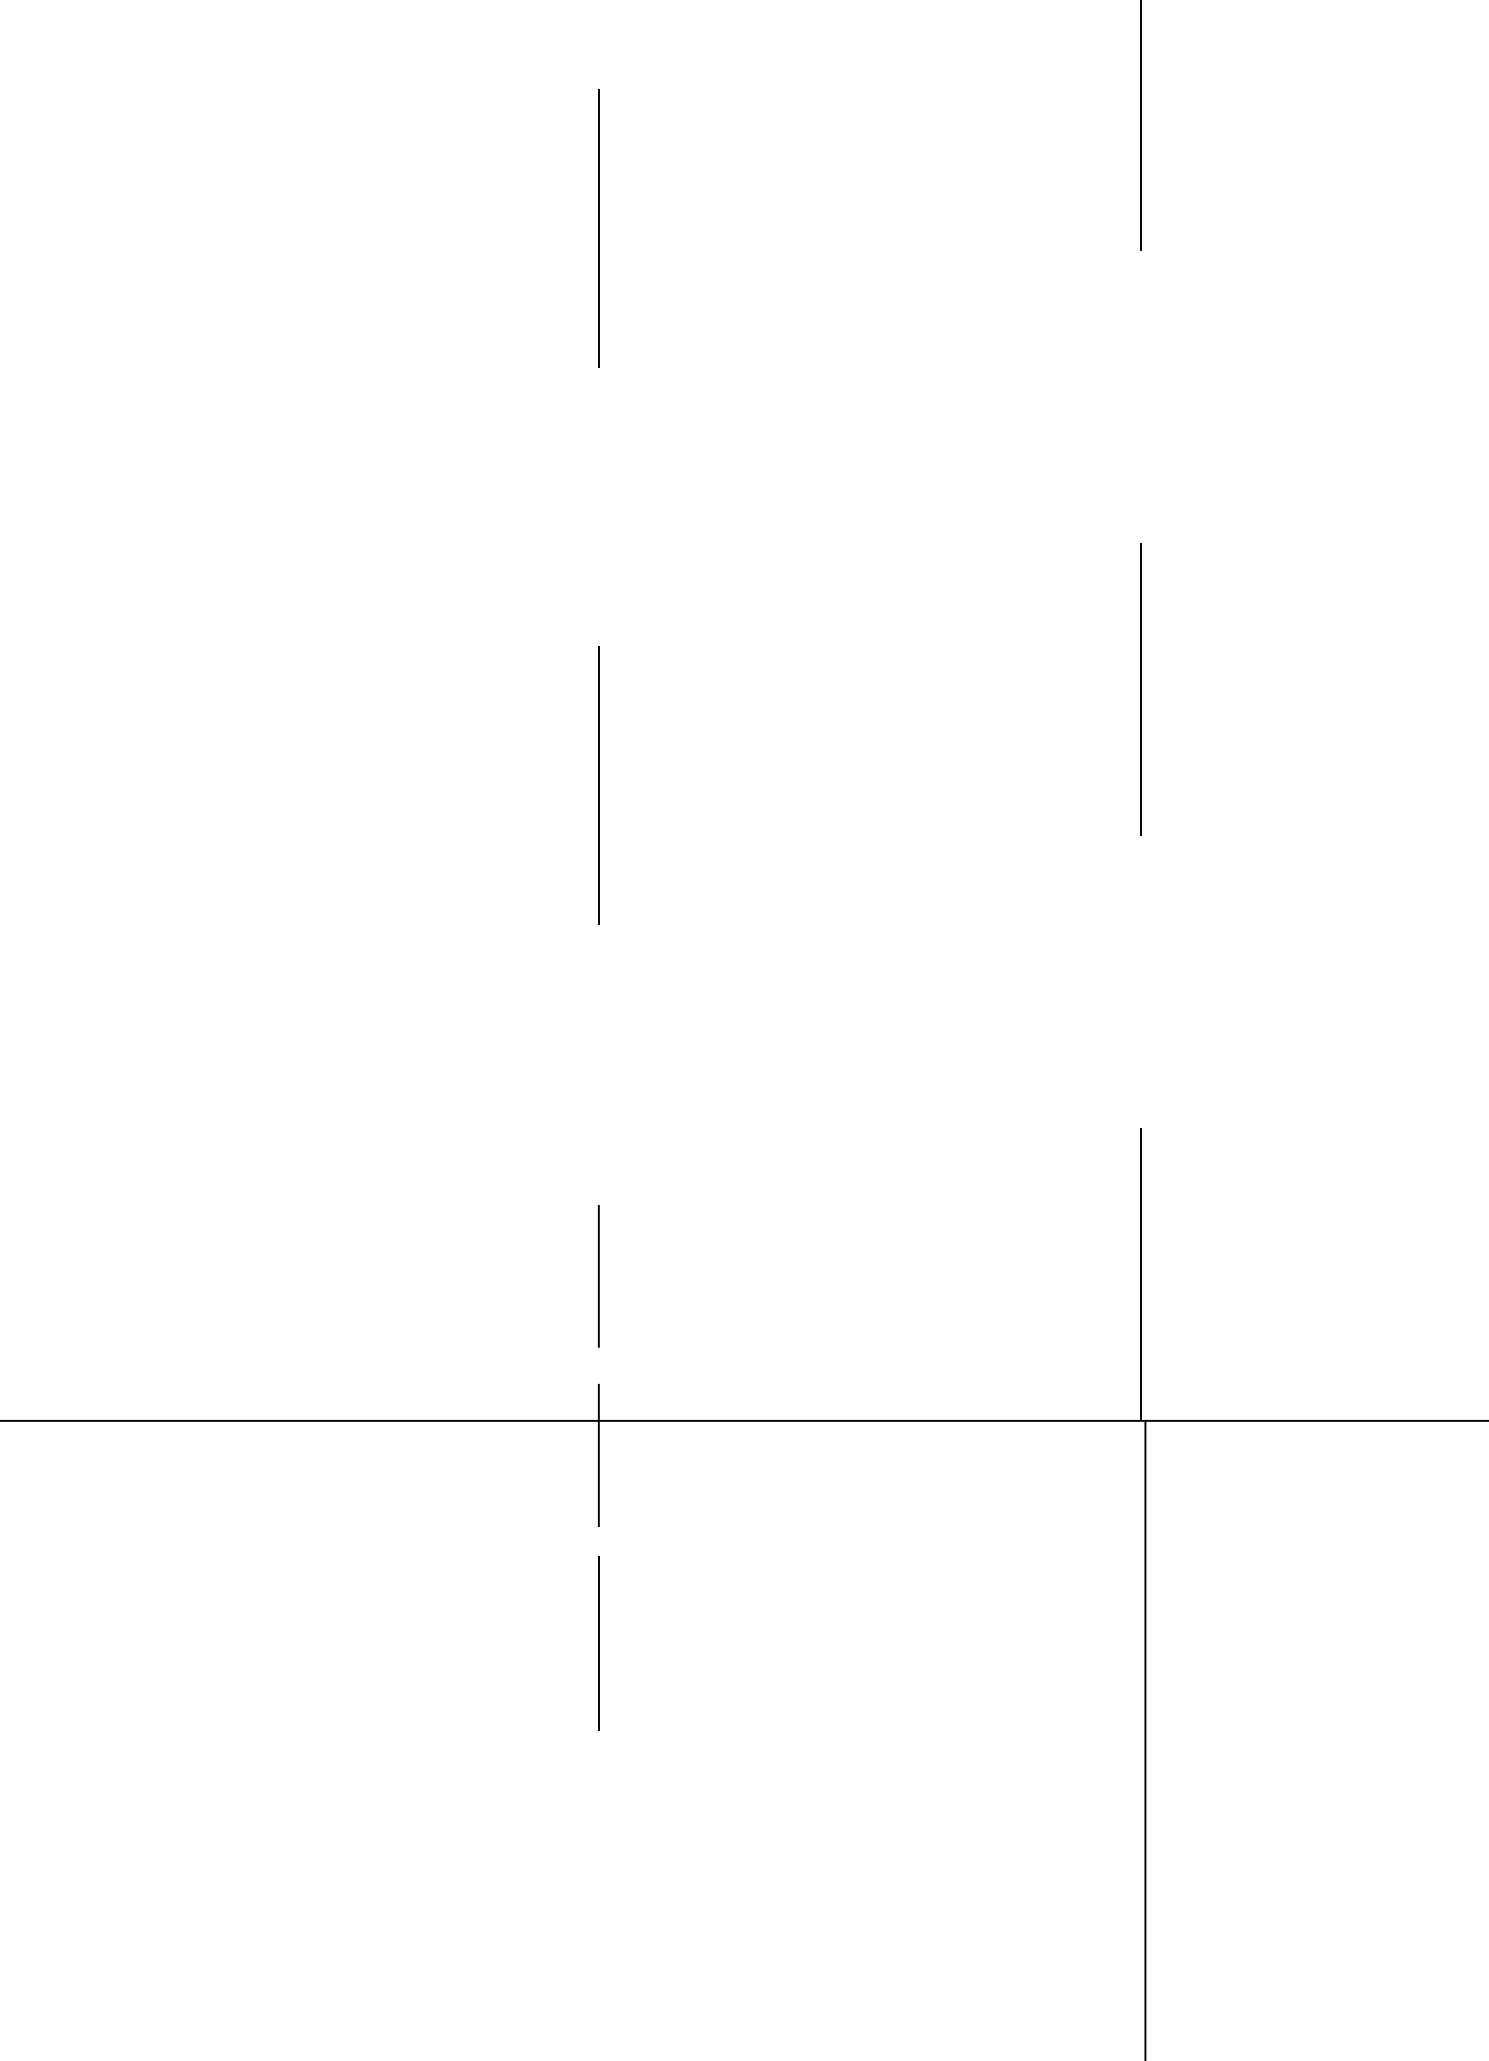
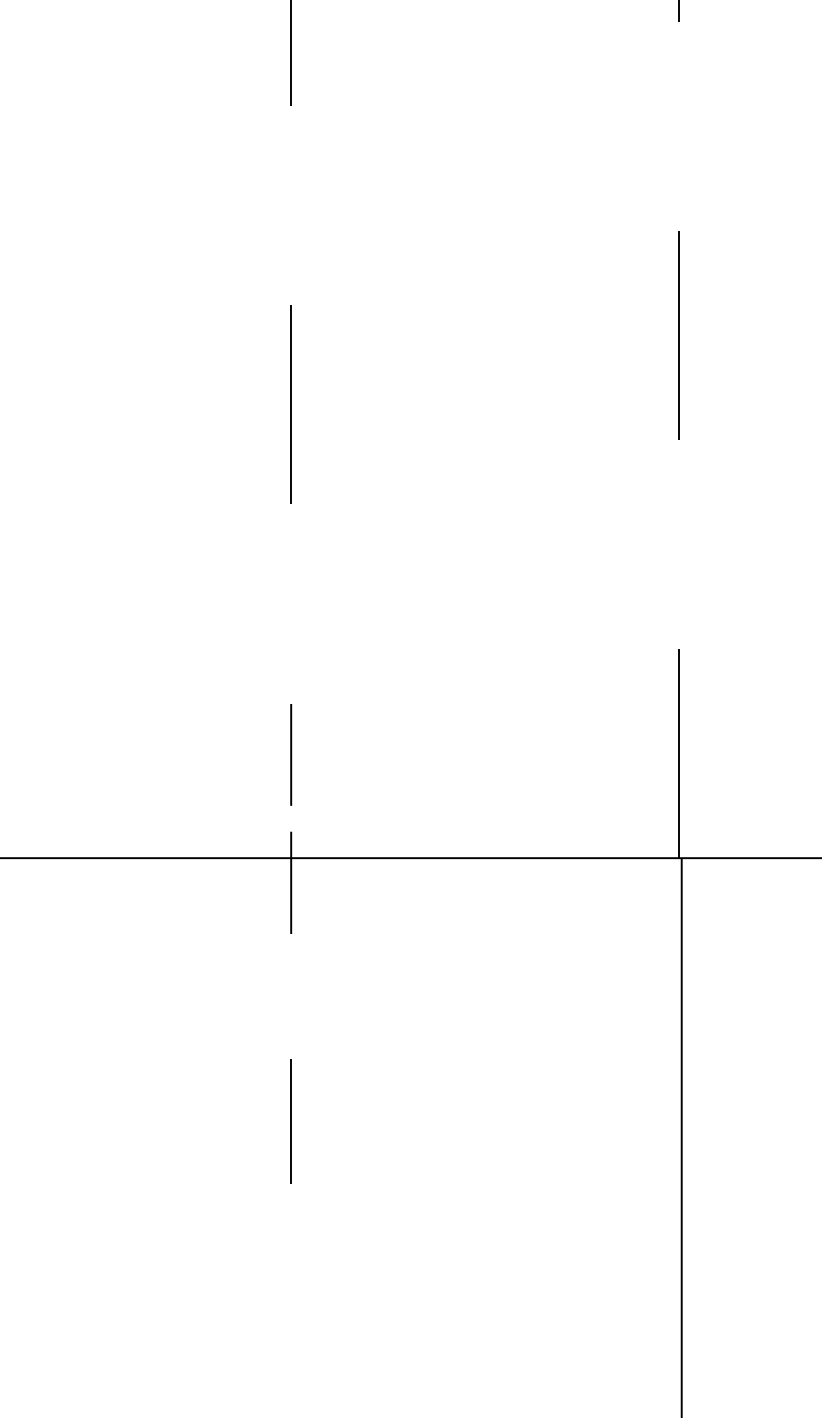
line: (598, 1643) -> (290, 1121), moved

